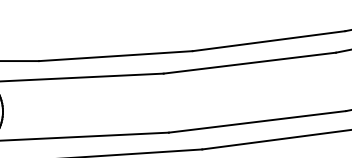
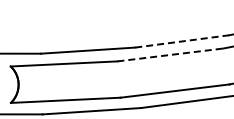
line: (269, 41) -> (182, 41), solid -> dashed
line: (249, 62) -> (170, 54), solid -> dashed

